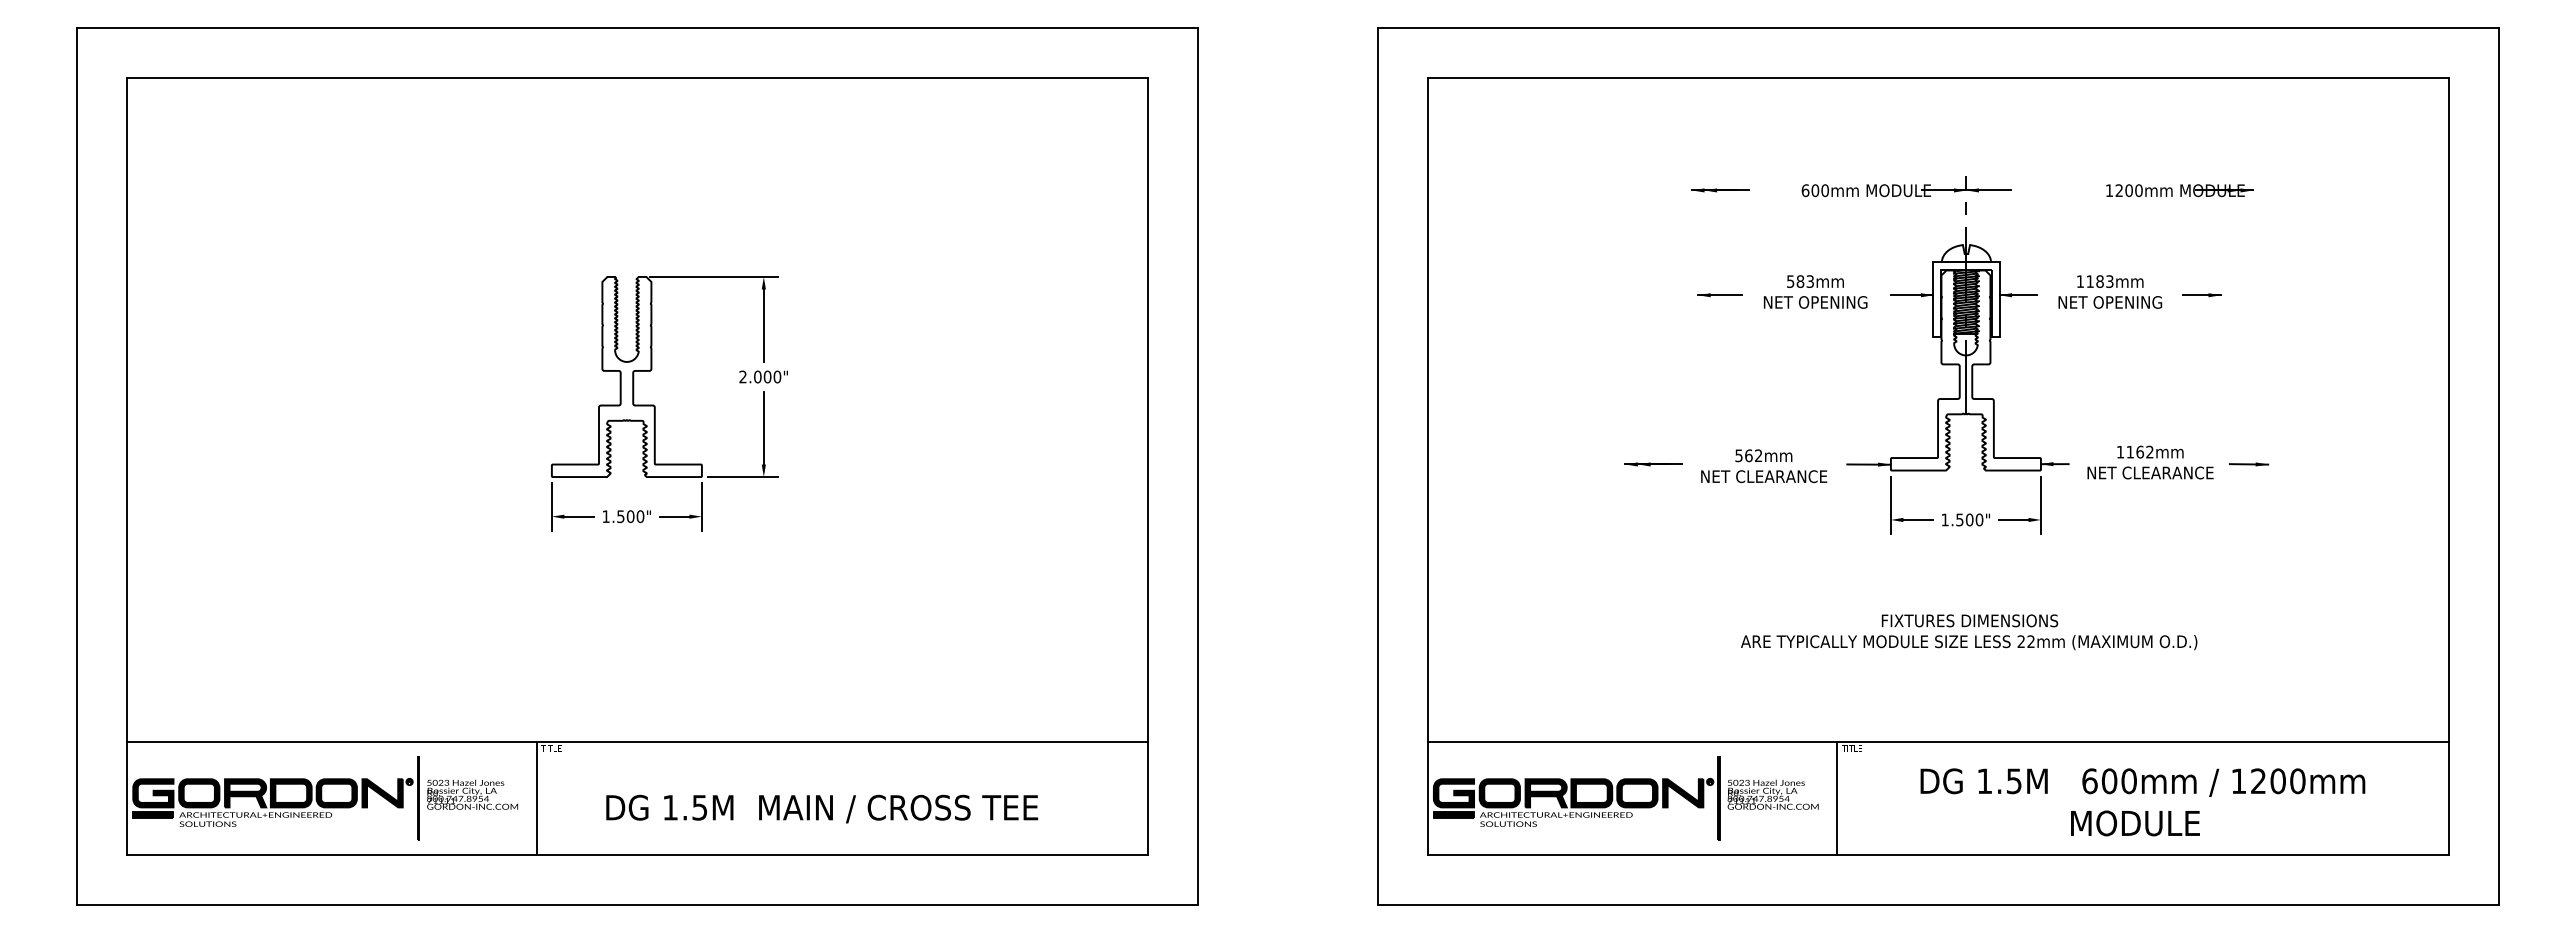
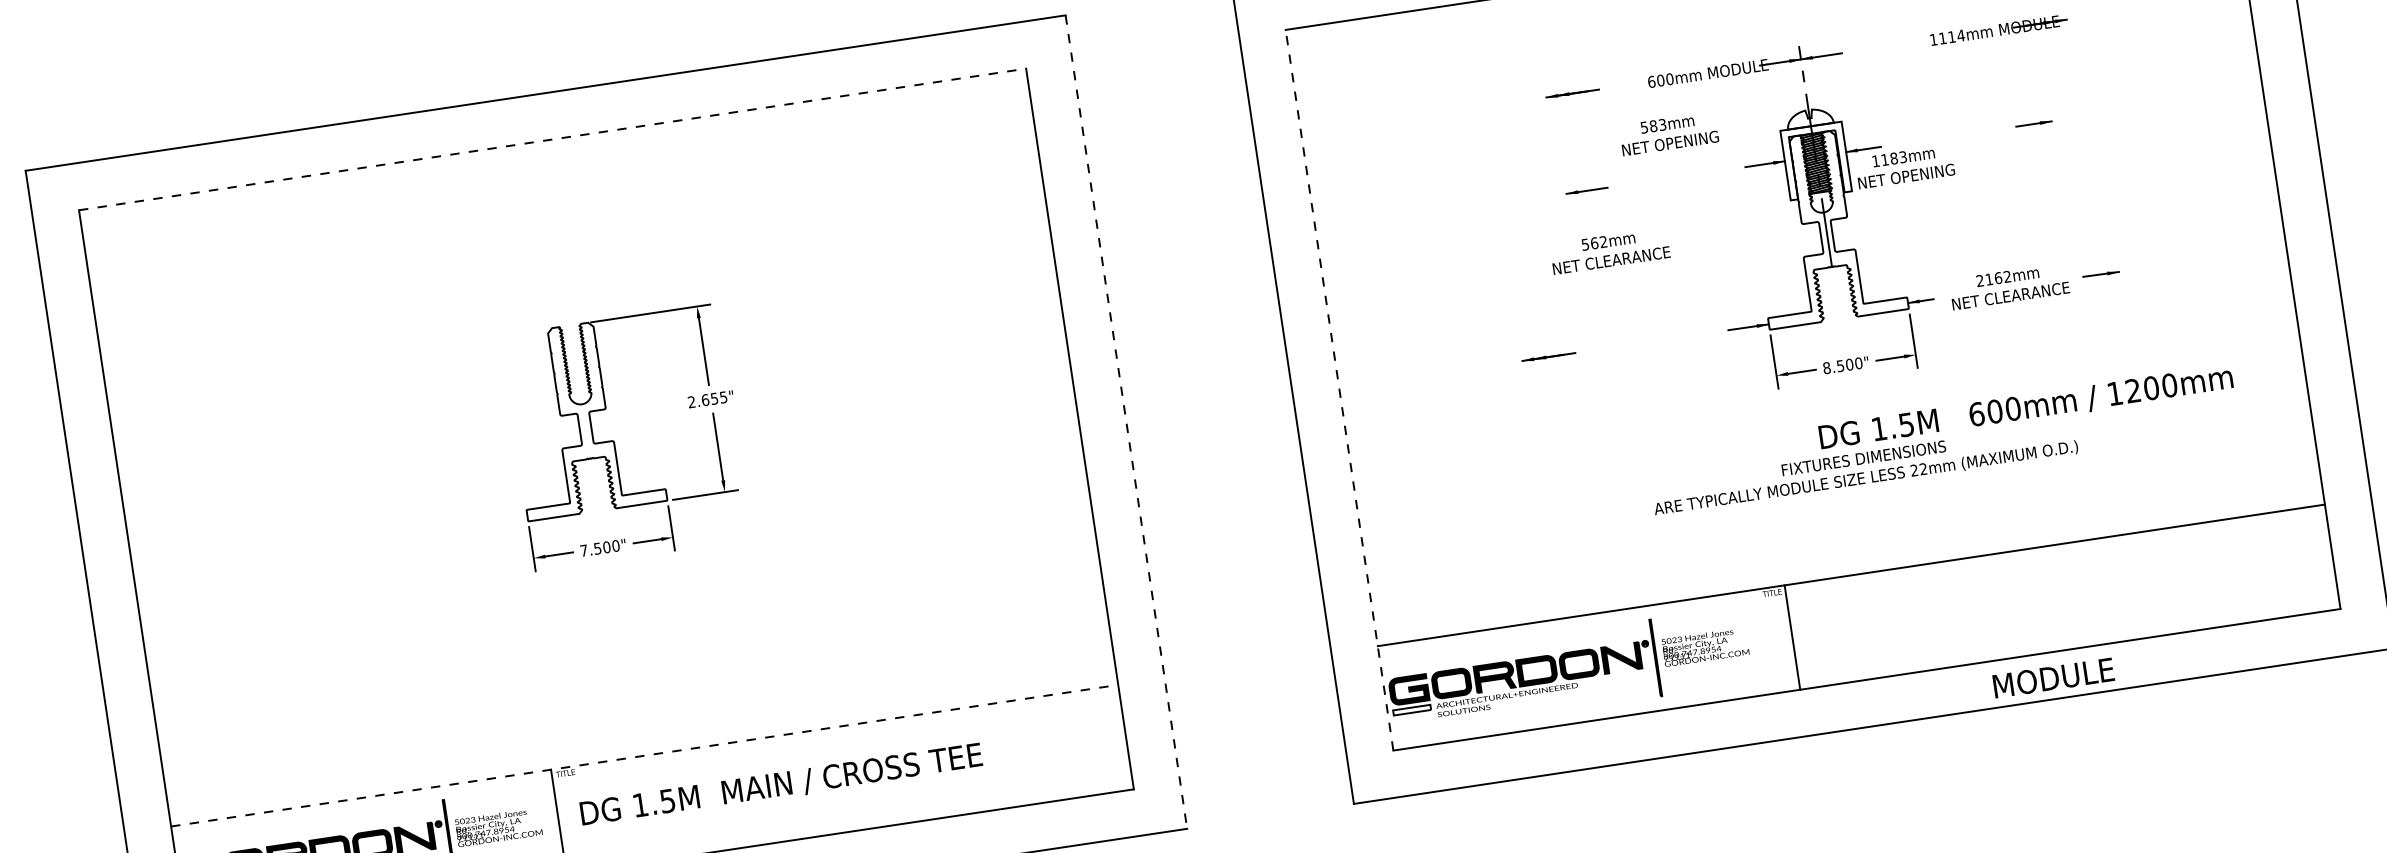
line: (638, 78) -> (553, 139), solid -> dashed
text: (2128, 190) -> (1951, 37), 1200mm -> 1114mm
text: (1815, 291) -> (1668, 133), moved
text: (2110, 291) -> (1905, 166), moved
text: (767, 376) -> (714, 398), 2.000" -> 2.655"
text: (2119, 451) -> (1979, 280), 1162mm -> 2162mm
line: (1198, 466) -> (1126, 422), solid -> dashed
line: (1427, 466) -> (1339, 390), solid -> dashed
text: (1764, 466) -> (1610, 251), moved
text: (605, 516) -> (583, 550), 1.500" -> 7.500"
text: (1944, 519) -> (1826, 367), 1.500" -> 8.500"
line: (638, 742) -> (645, 755), solid -> dashed
text: (2142, 782) -> (2025, 408), moved
line: (1837, 798) -> (1792, 637), moved
text: (822, 808) -> (781, 784), moved
fill: (1453, 814) -> (1411, 709), removed
text: (2135, 823) -> (2053, 678), moved

